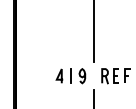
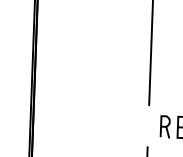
part: (70, 76) -> (113, 125), removed

